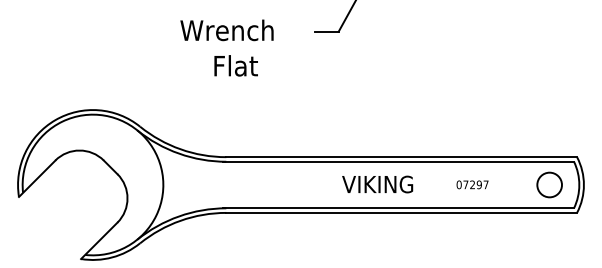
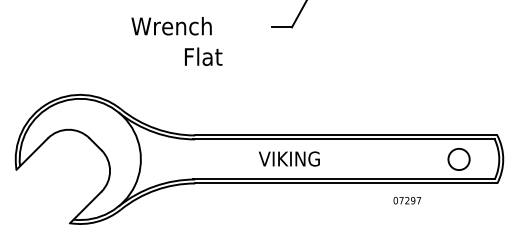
text: (226, 30) -> (171, 26), moved
text: (377, 184) -> (289, 159), moved
text: (472, 184) -> (407, 200), moved
circle: (549, 184) -> (458, 159), moved

